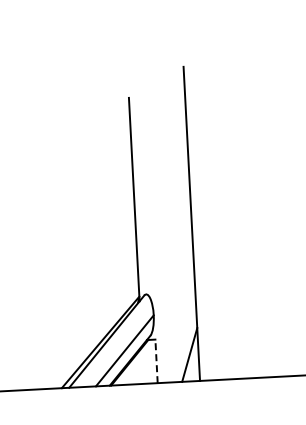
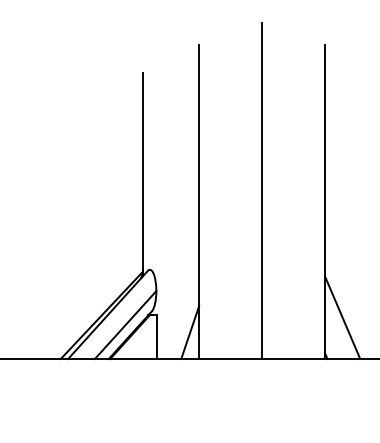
line: (254, 209) -> (262, 190), added
line: (156, 361) -> (156, 337), dashed -> solid

